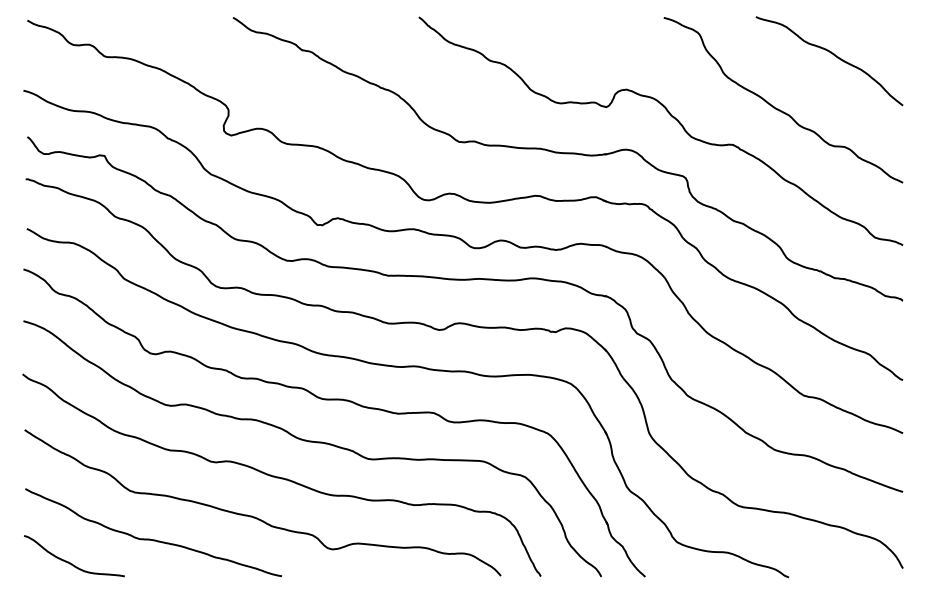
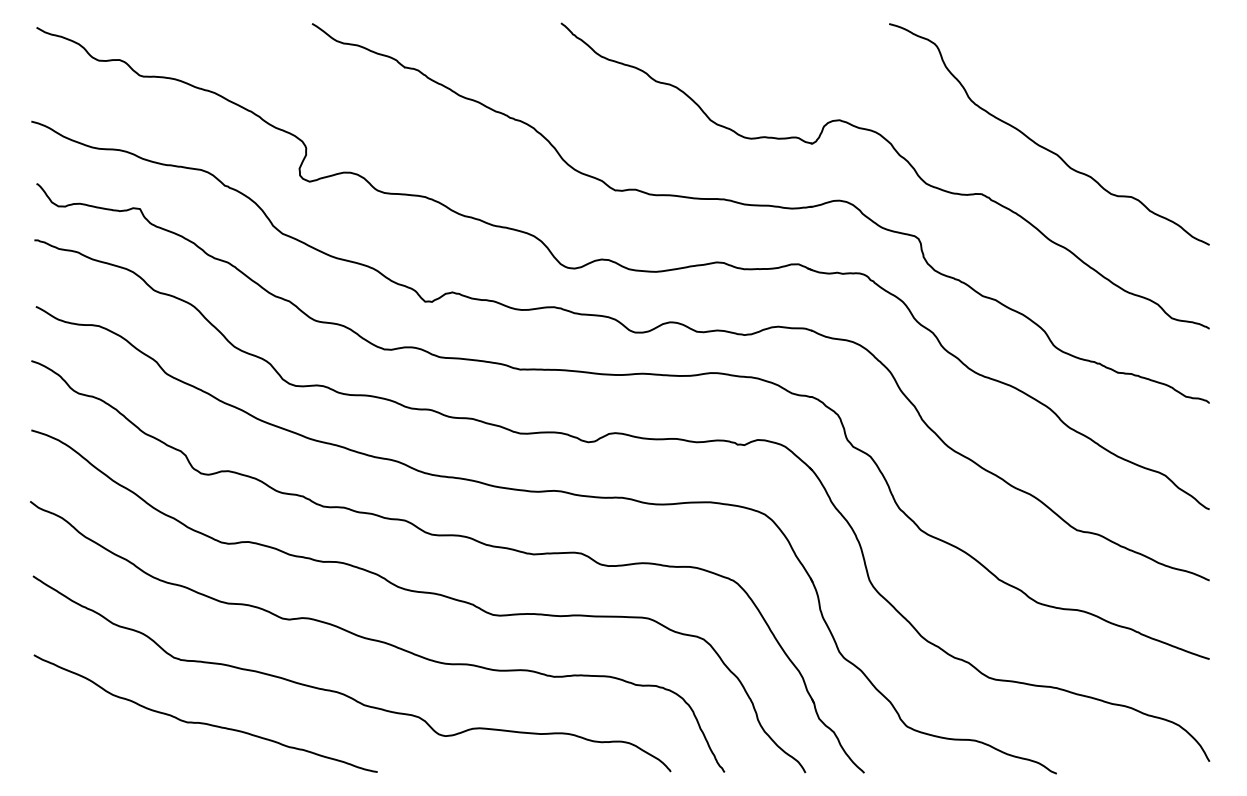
curve: (834, 56) -> (1117, 75), removed
curve: (70, 562) -> (94, 753), removed

